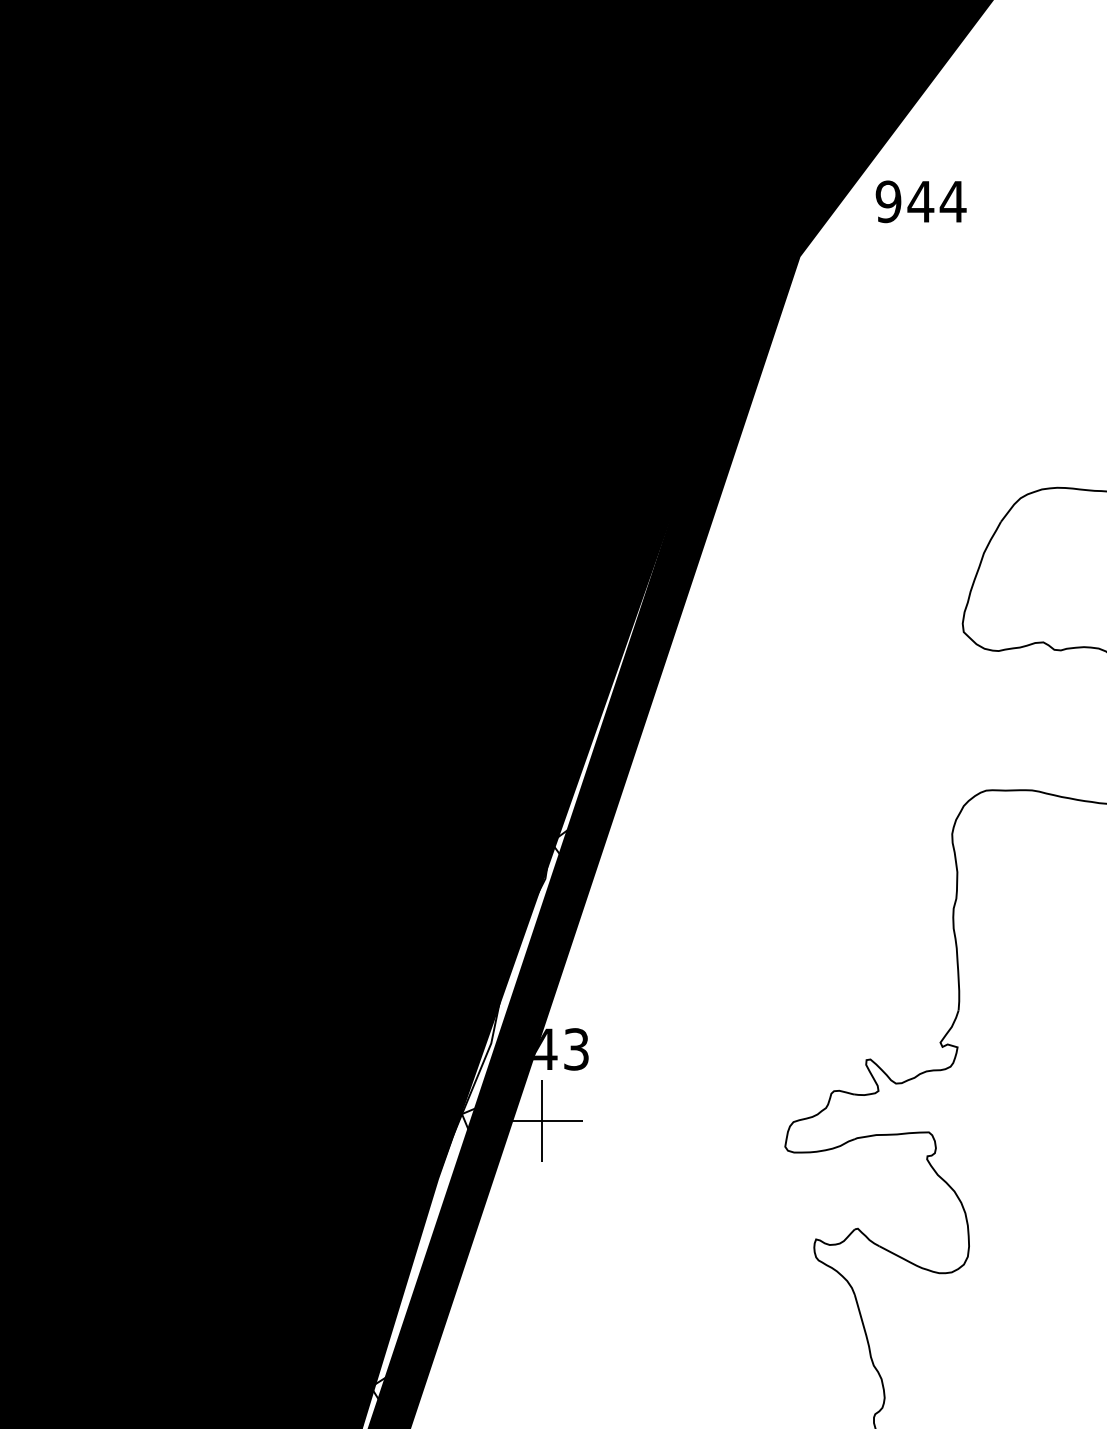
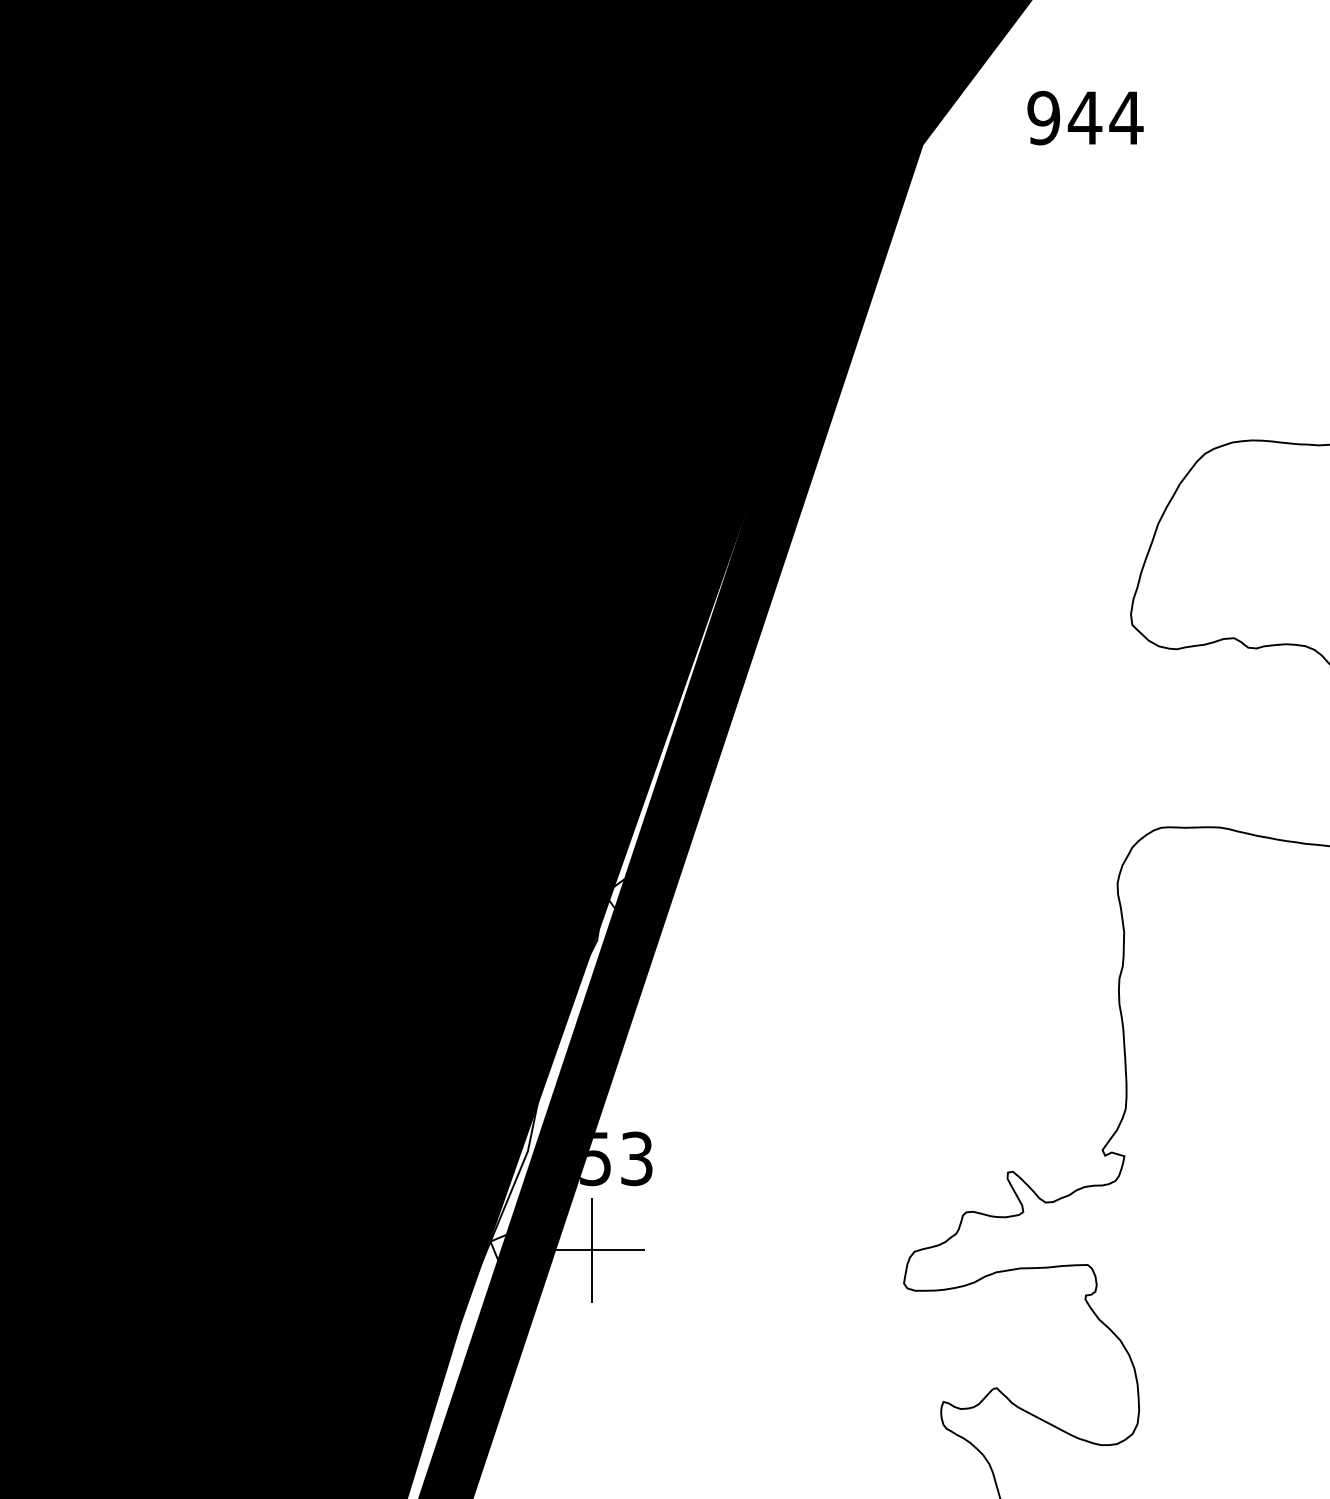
text: (920, 201) -> (1084, 117), moved
text: (544, 1049) -> (595, 1158), 943 -> 953

